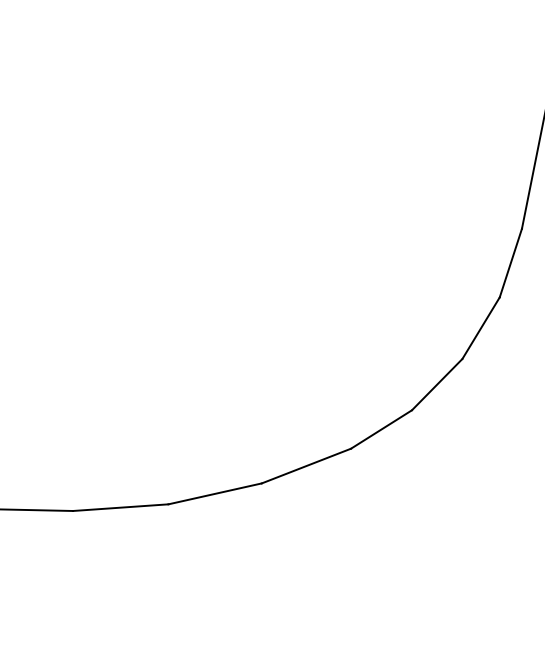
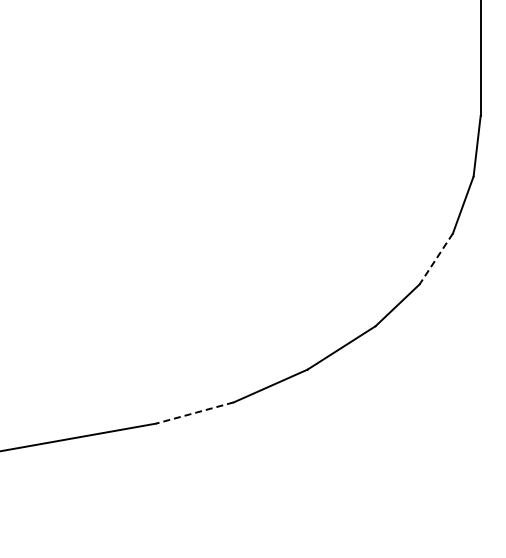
line: (437, 385) -> (436, 259), solid -> dashed
line: (120, 508) -> (194, 413), solid -> dashed

